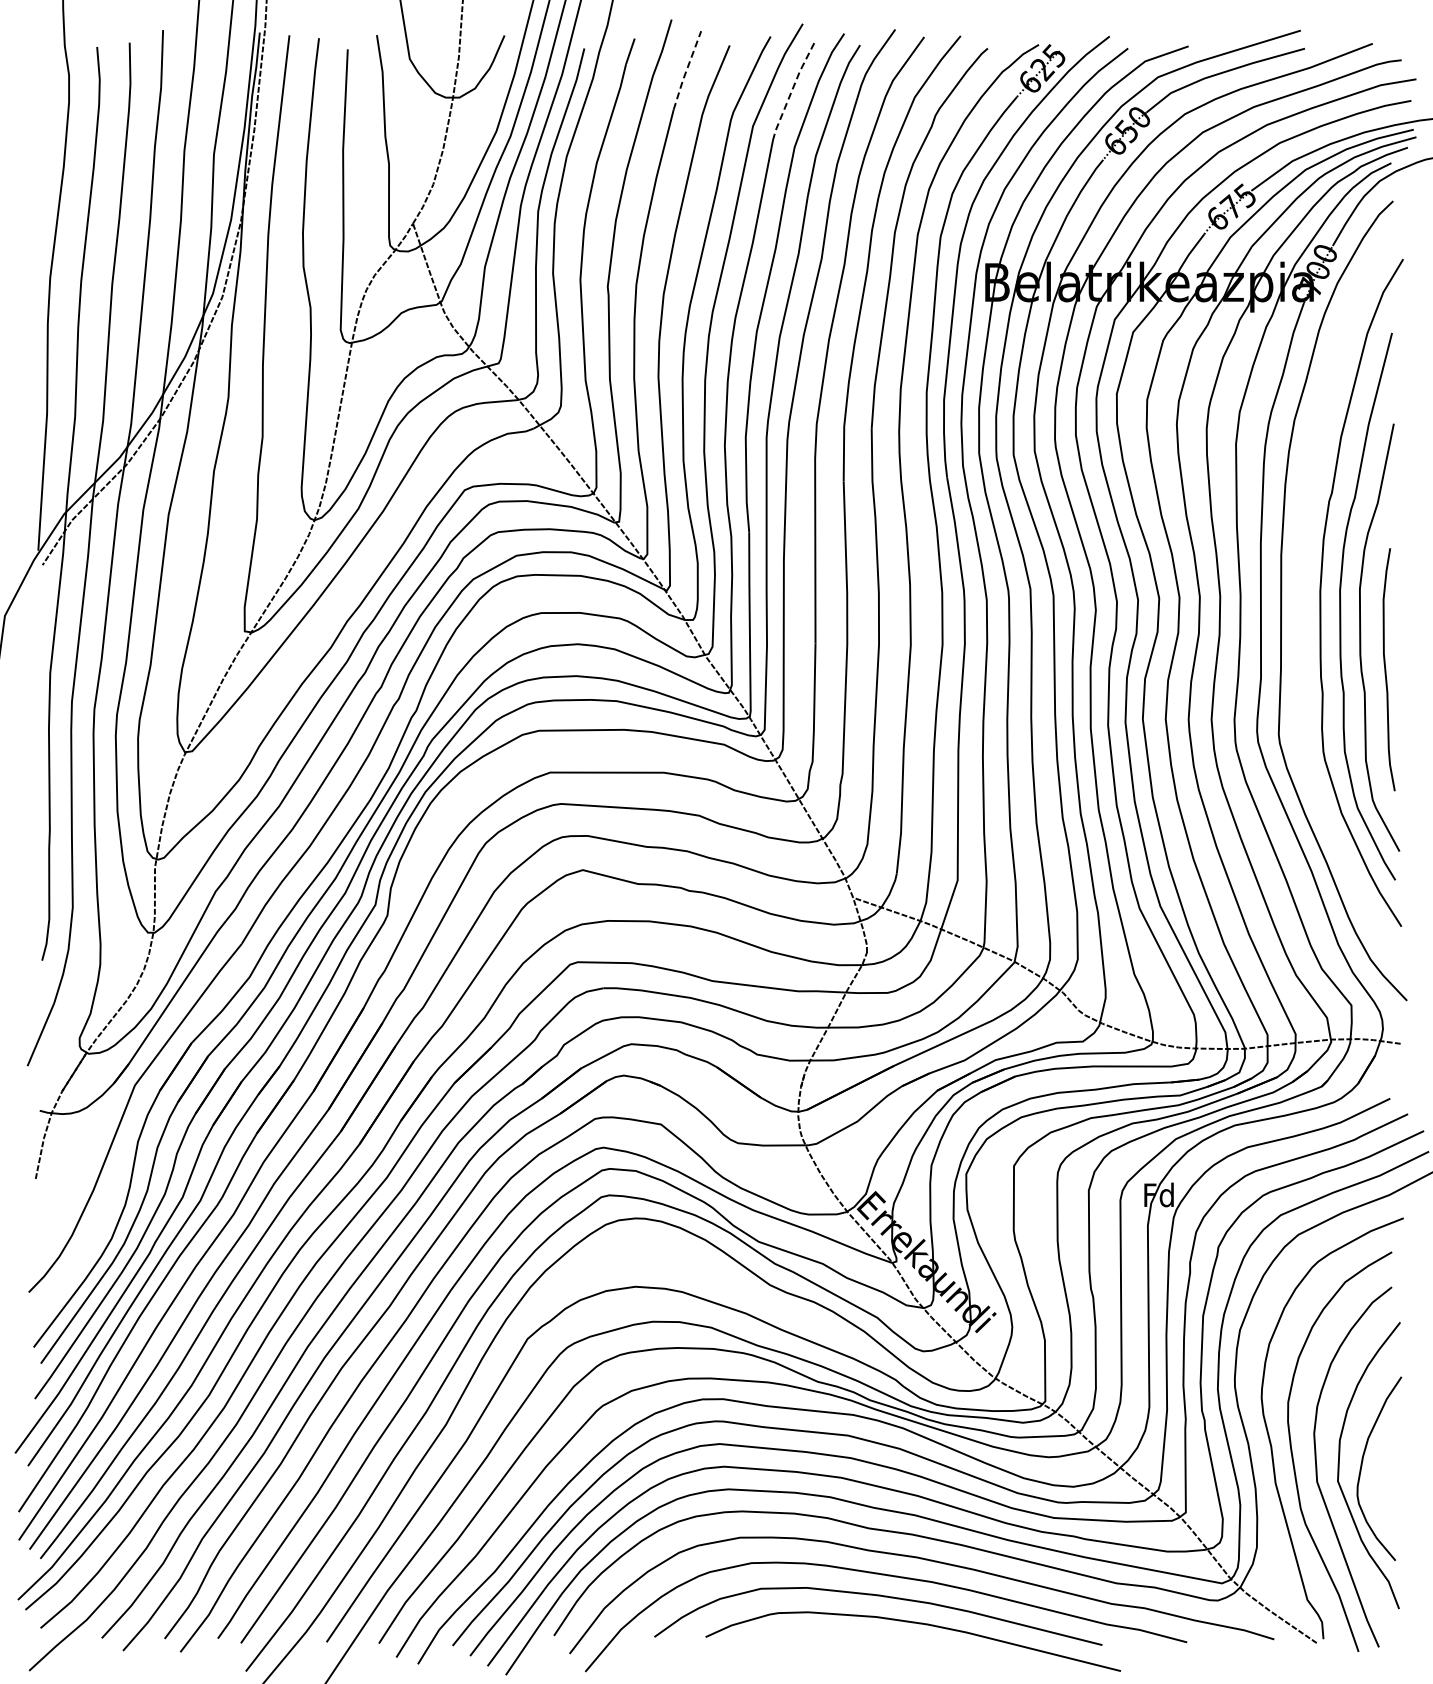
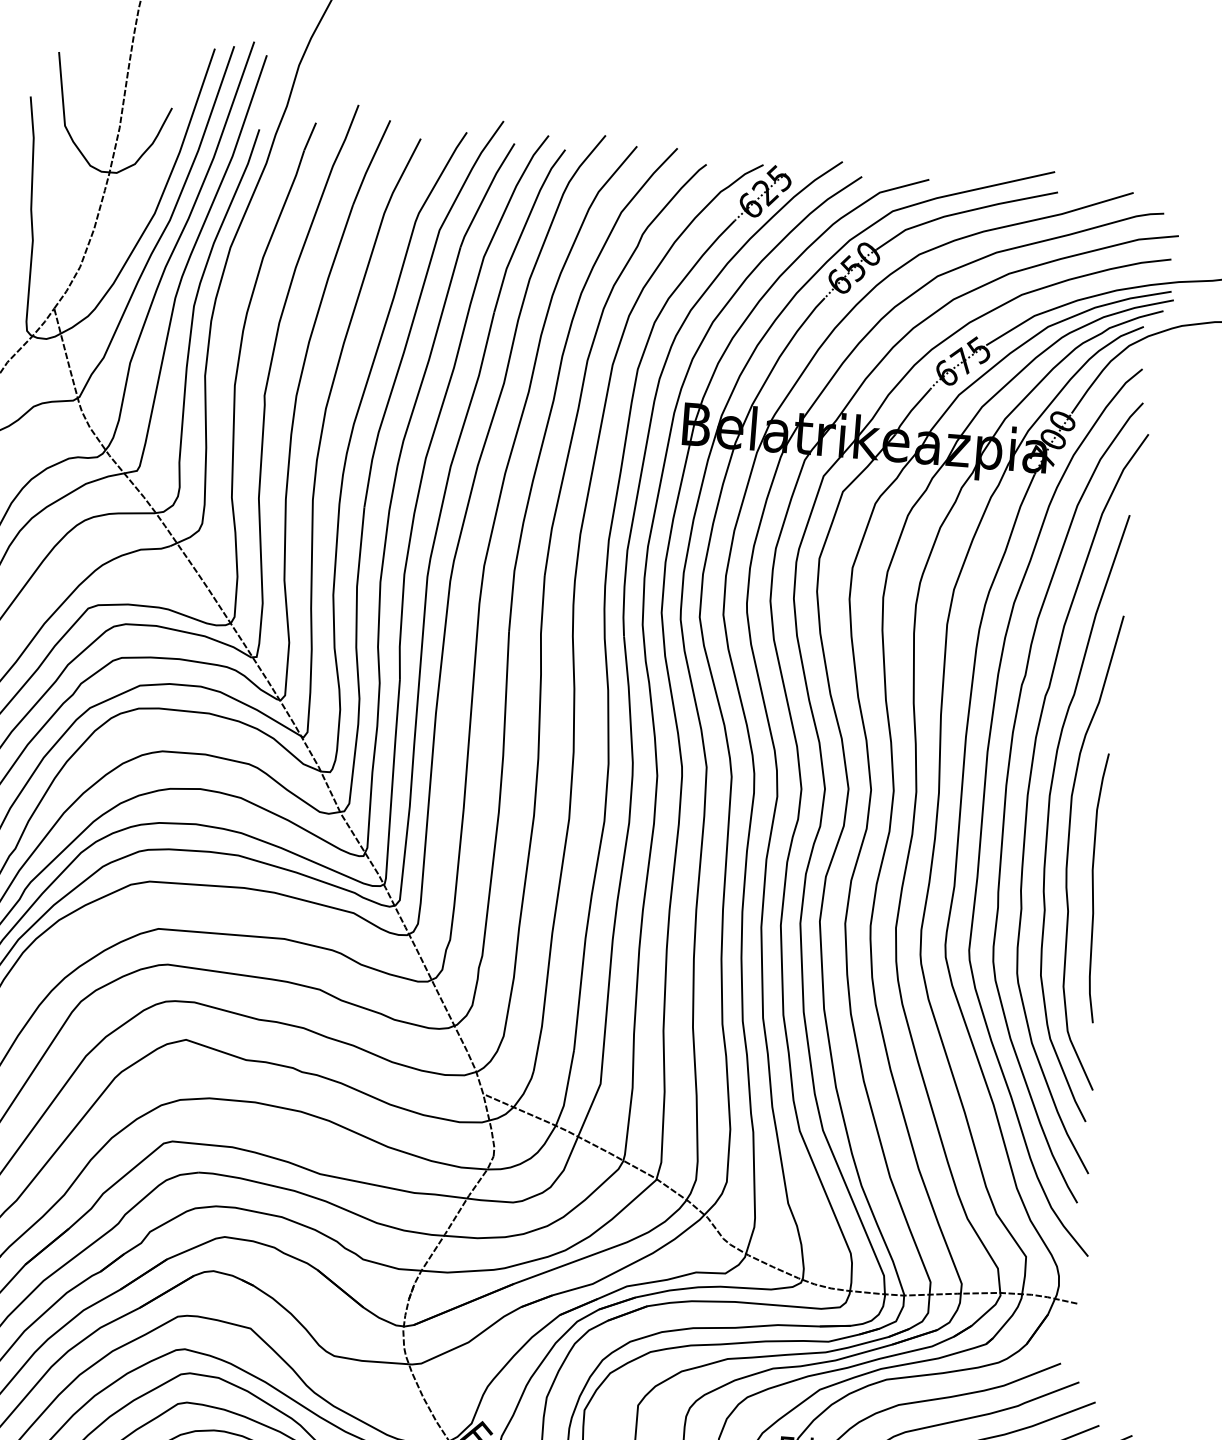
line: (686, 70) -> (370, 162), dashed -> solid
line: (791, 91) -> (485, 195), dashed -> solid
curve: (1301, 592) -> (1006, 794), added

